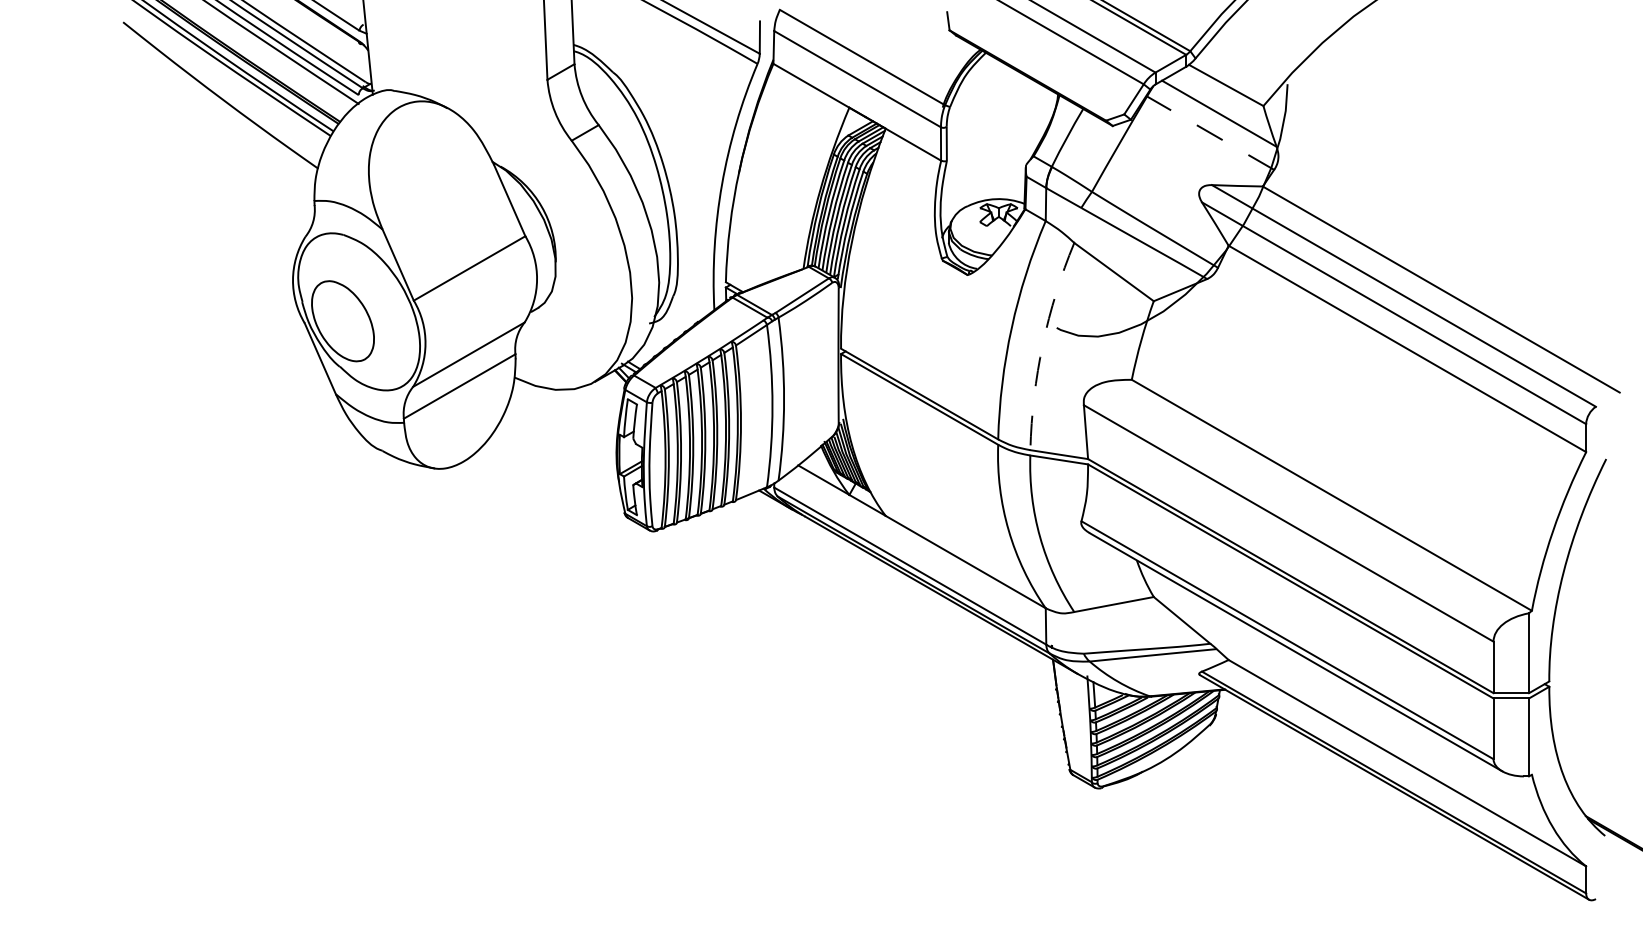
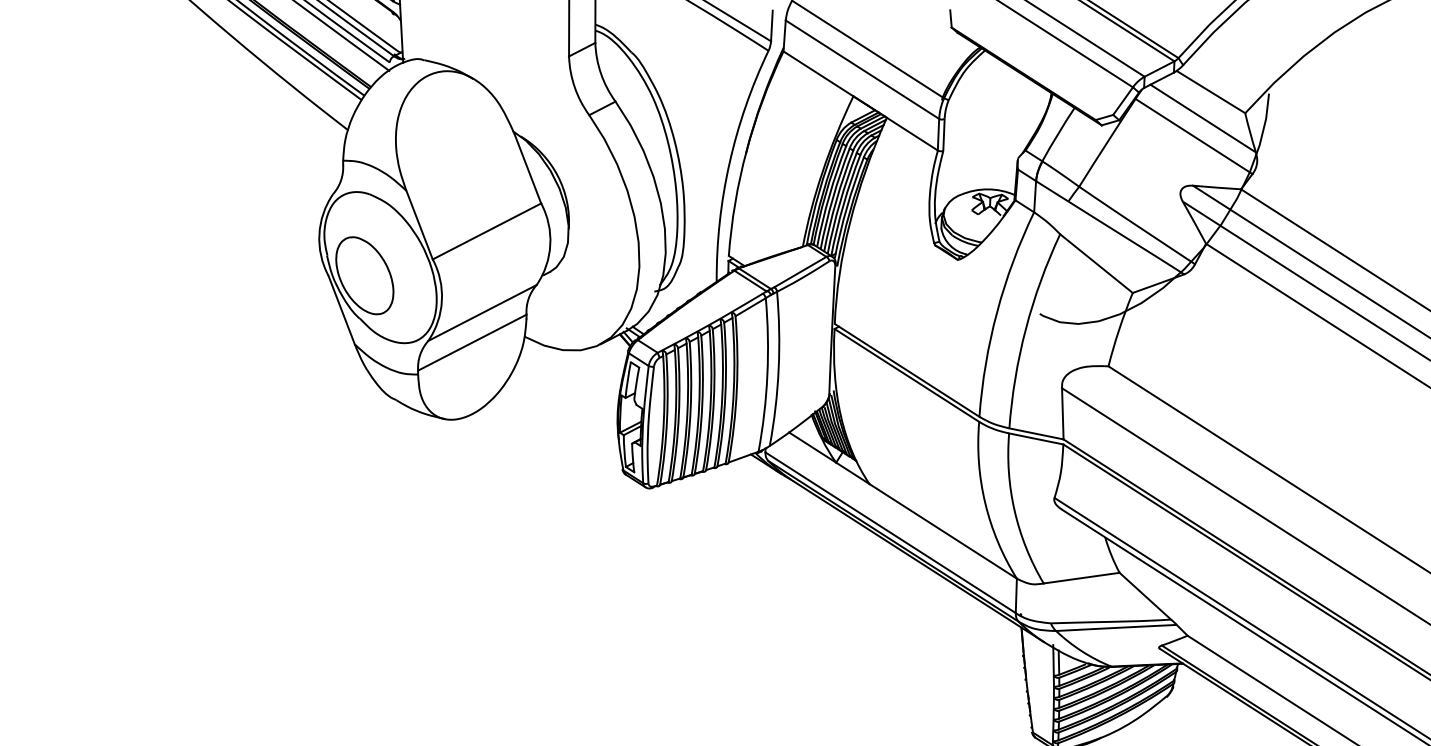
line: (1210, 132) -> (1193, 135), dashed -> solid
arc: (1042, 344) -> (1025, 328), dashed -> solid

